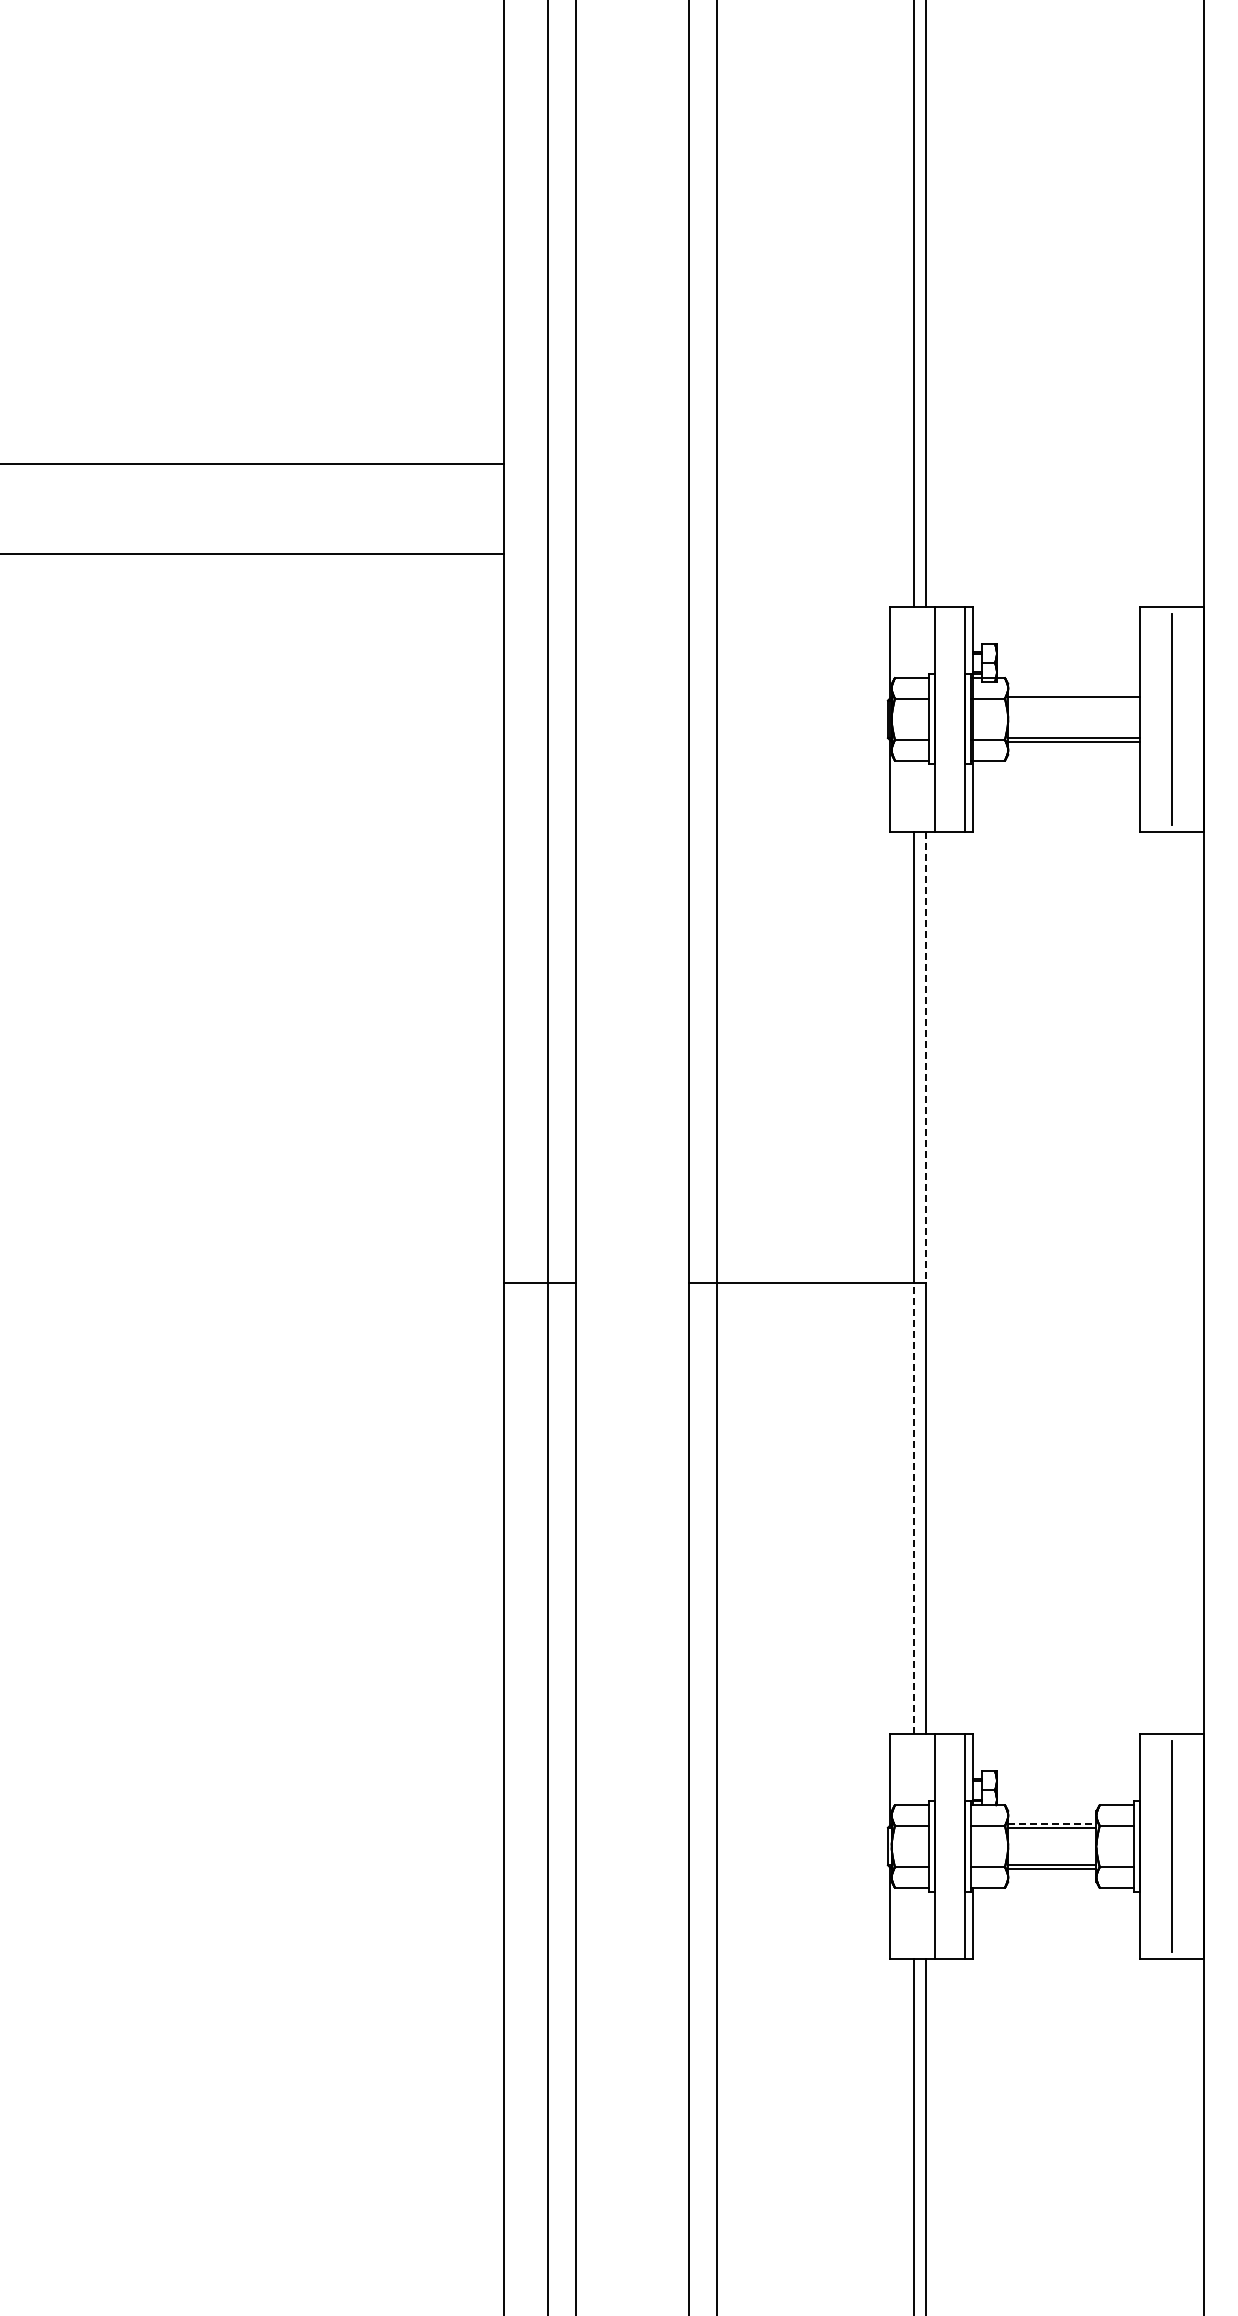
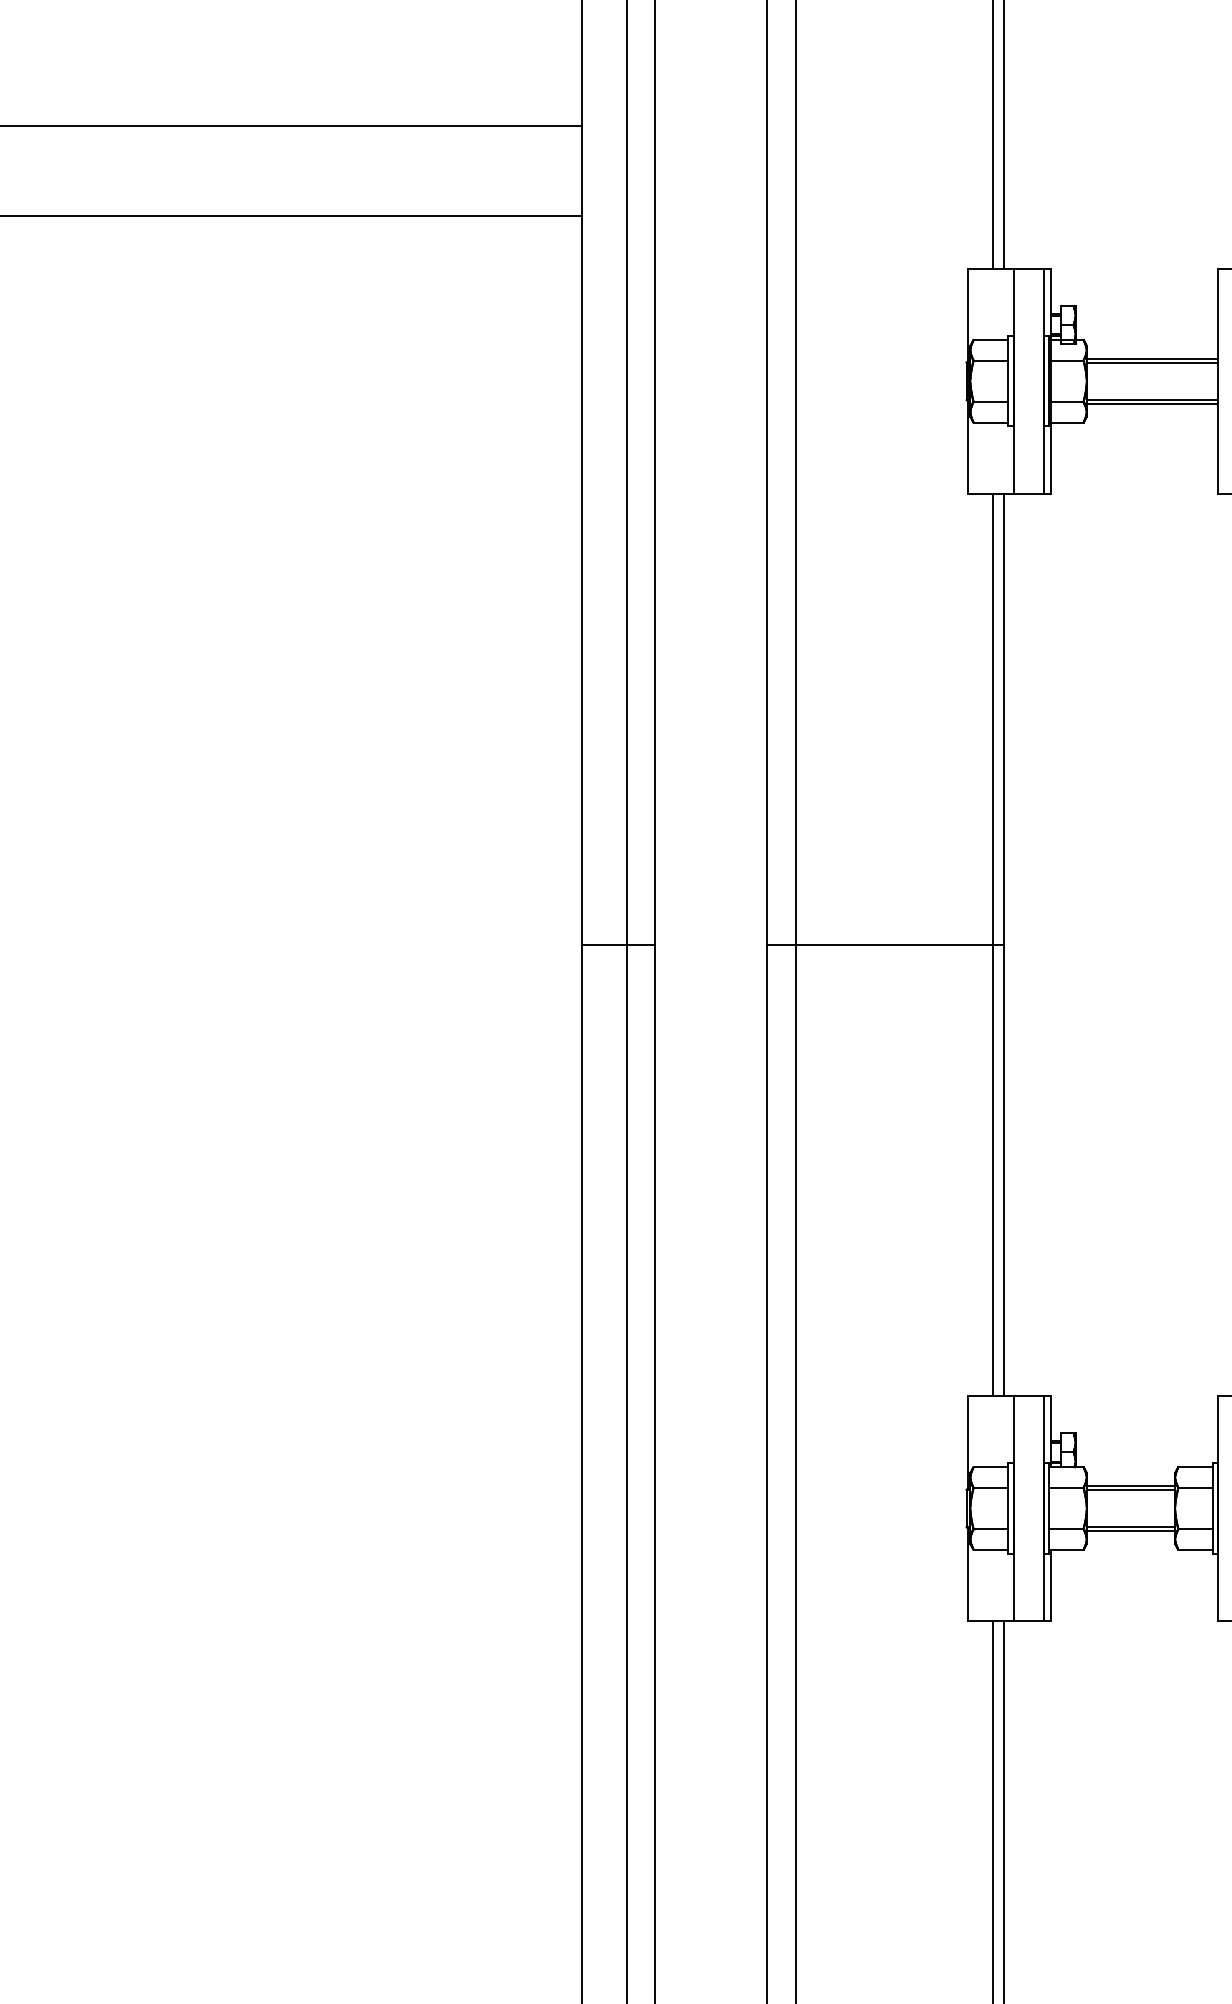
line: (1073, 700) -> (1152, 362), added
line: (925, 1057) -> (1004, 719), dashed -> solid
line: (914, 1507) -> (993, 1169), dashed -> solid
line: (1052, 1823) -> (1131, 1485), dashed -> solid

